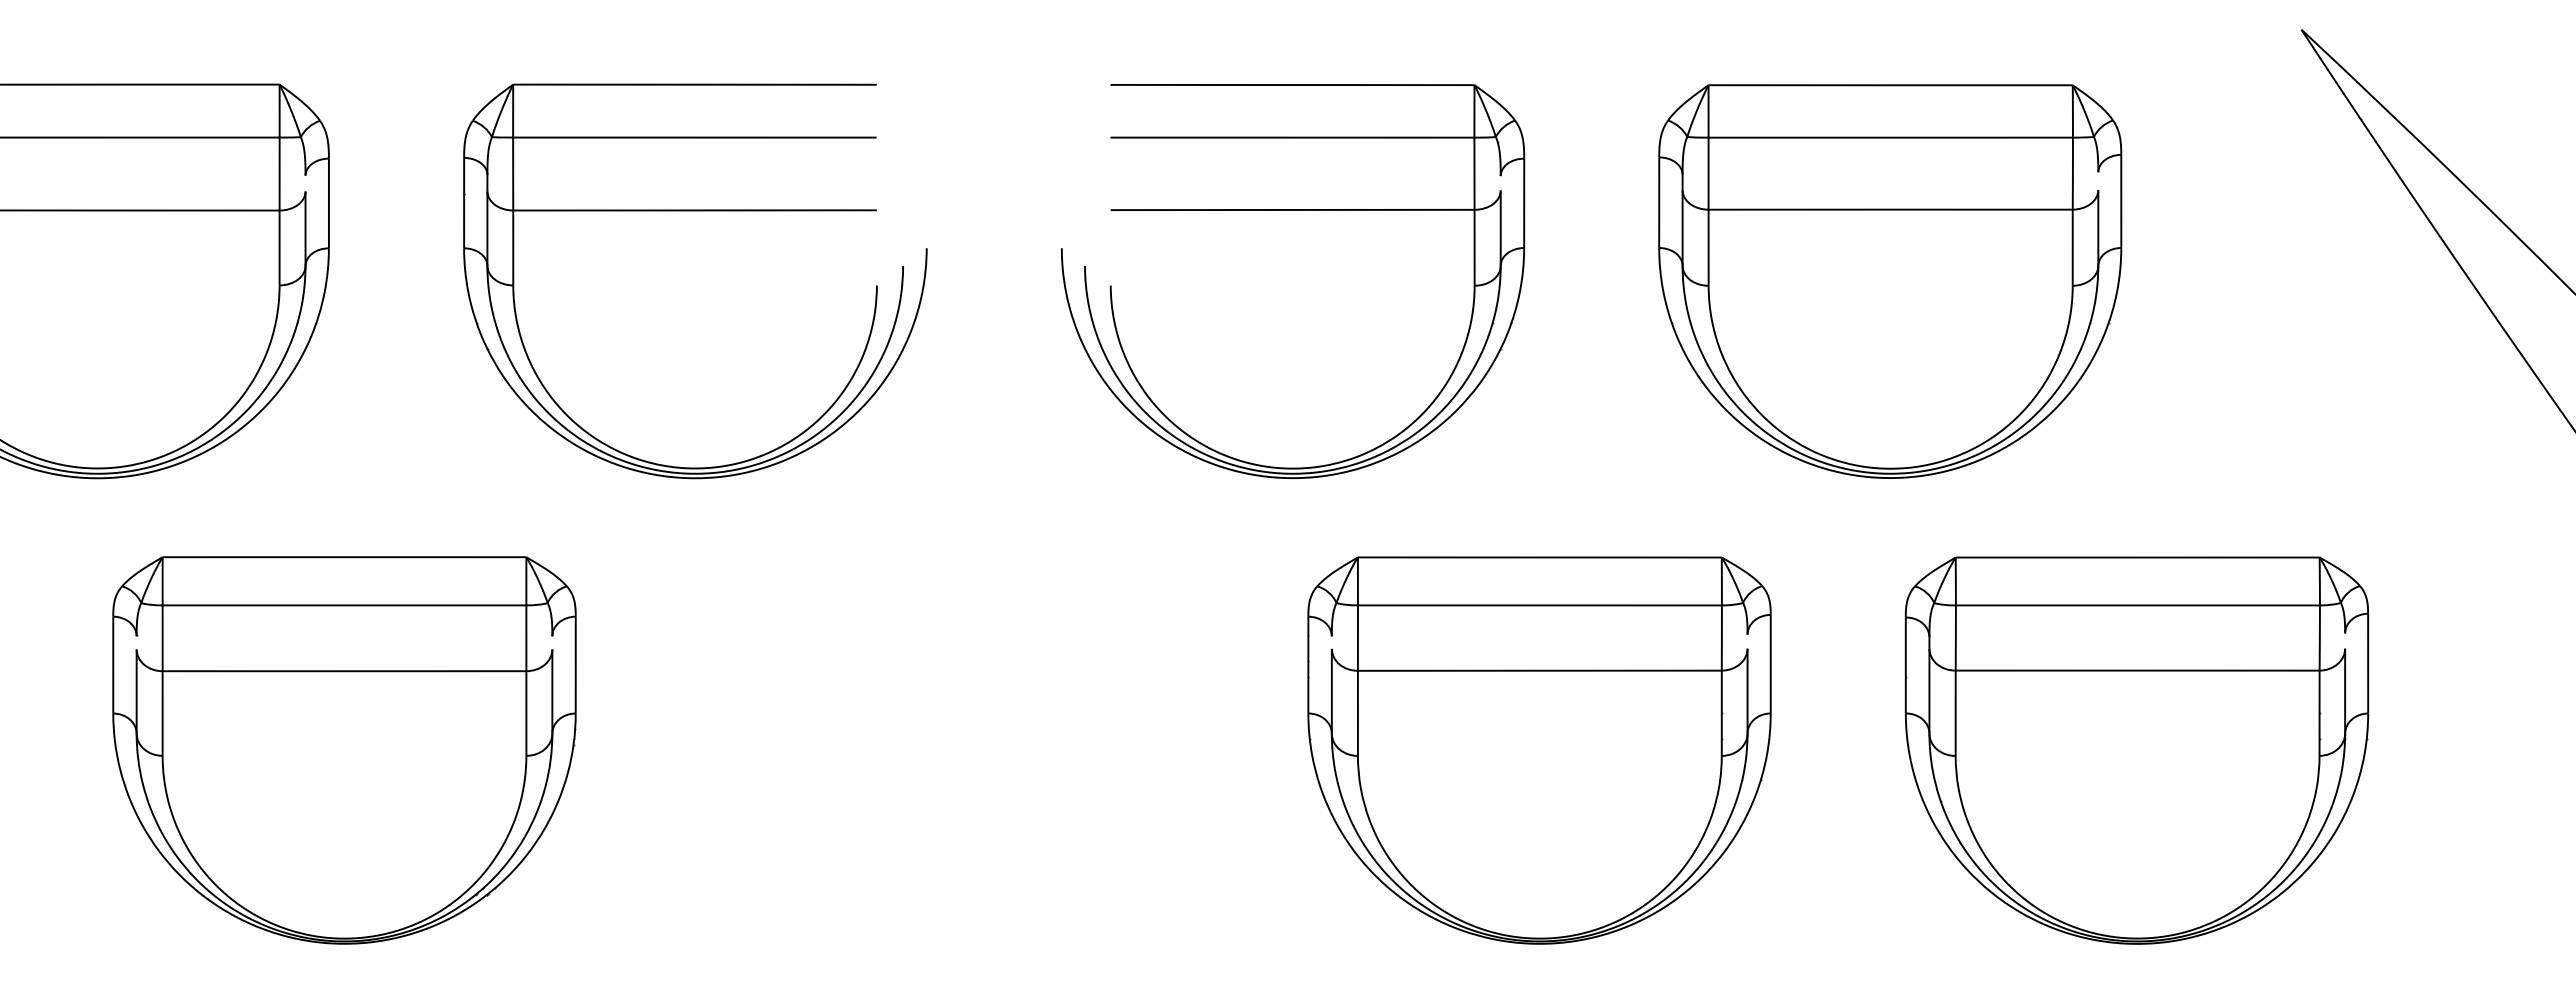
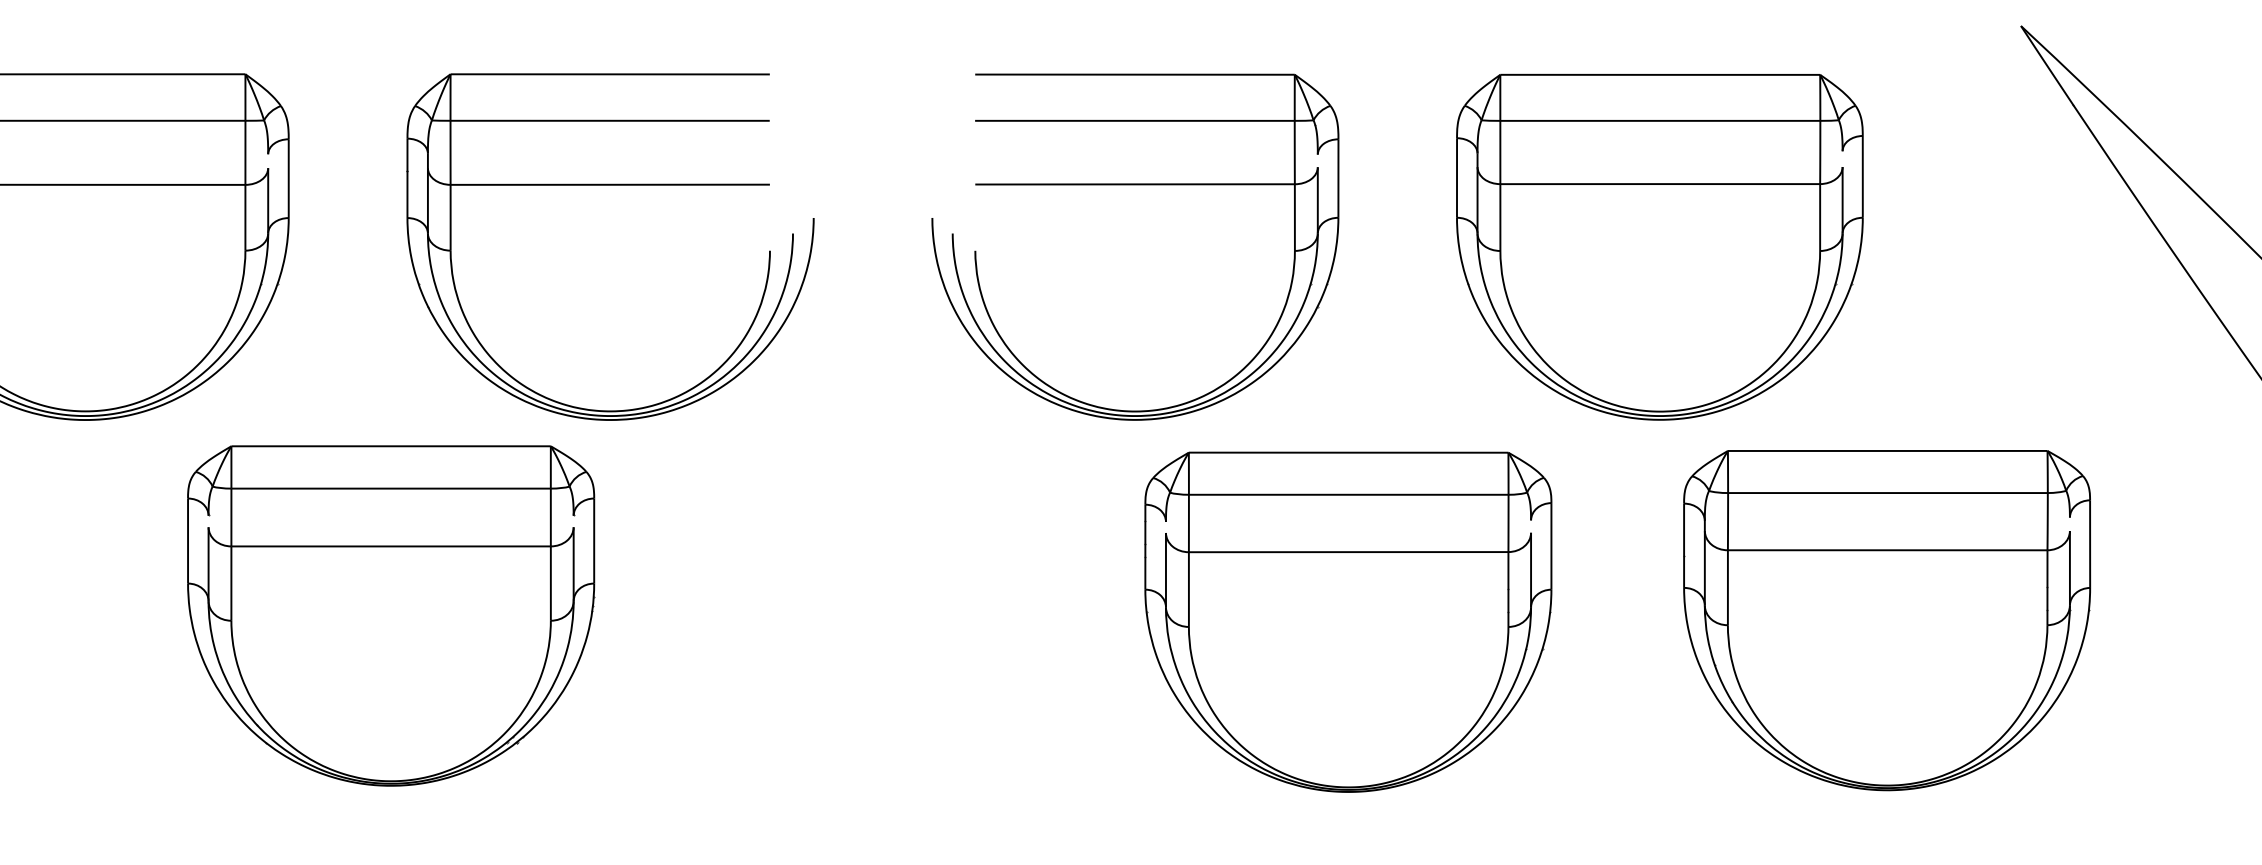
part: (344, 750) -> (391, 616), moved
part: (1539, 750) -> (1348, 622), moved
part: (2136, 750) -> (1886, 620), moved

